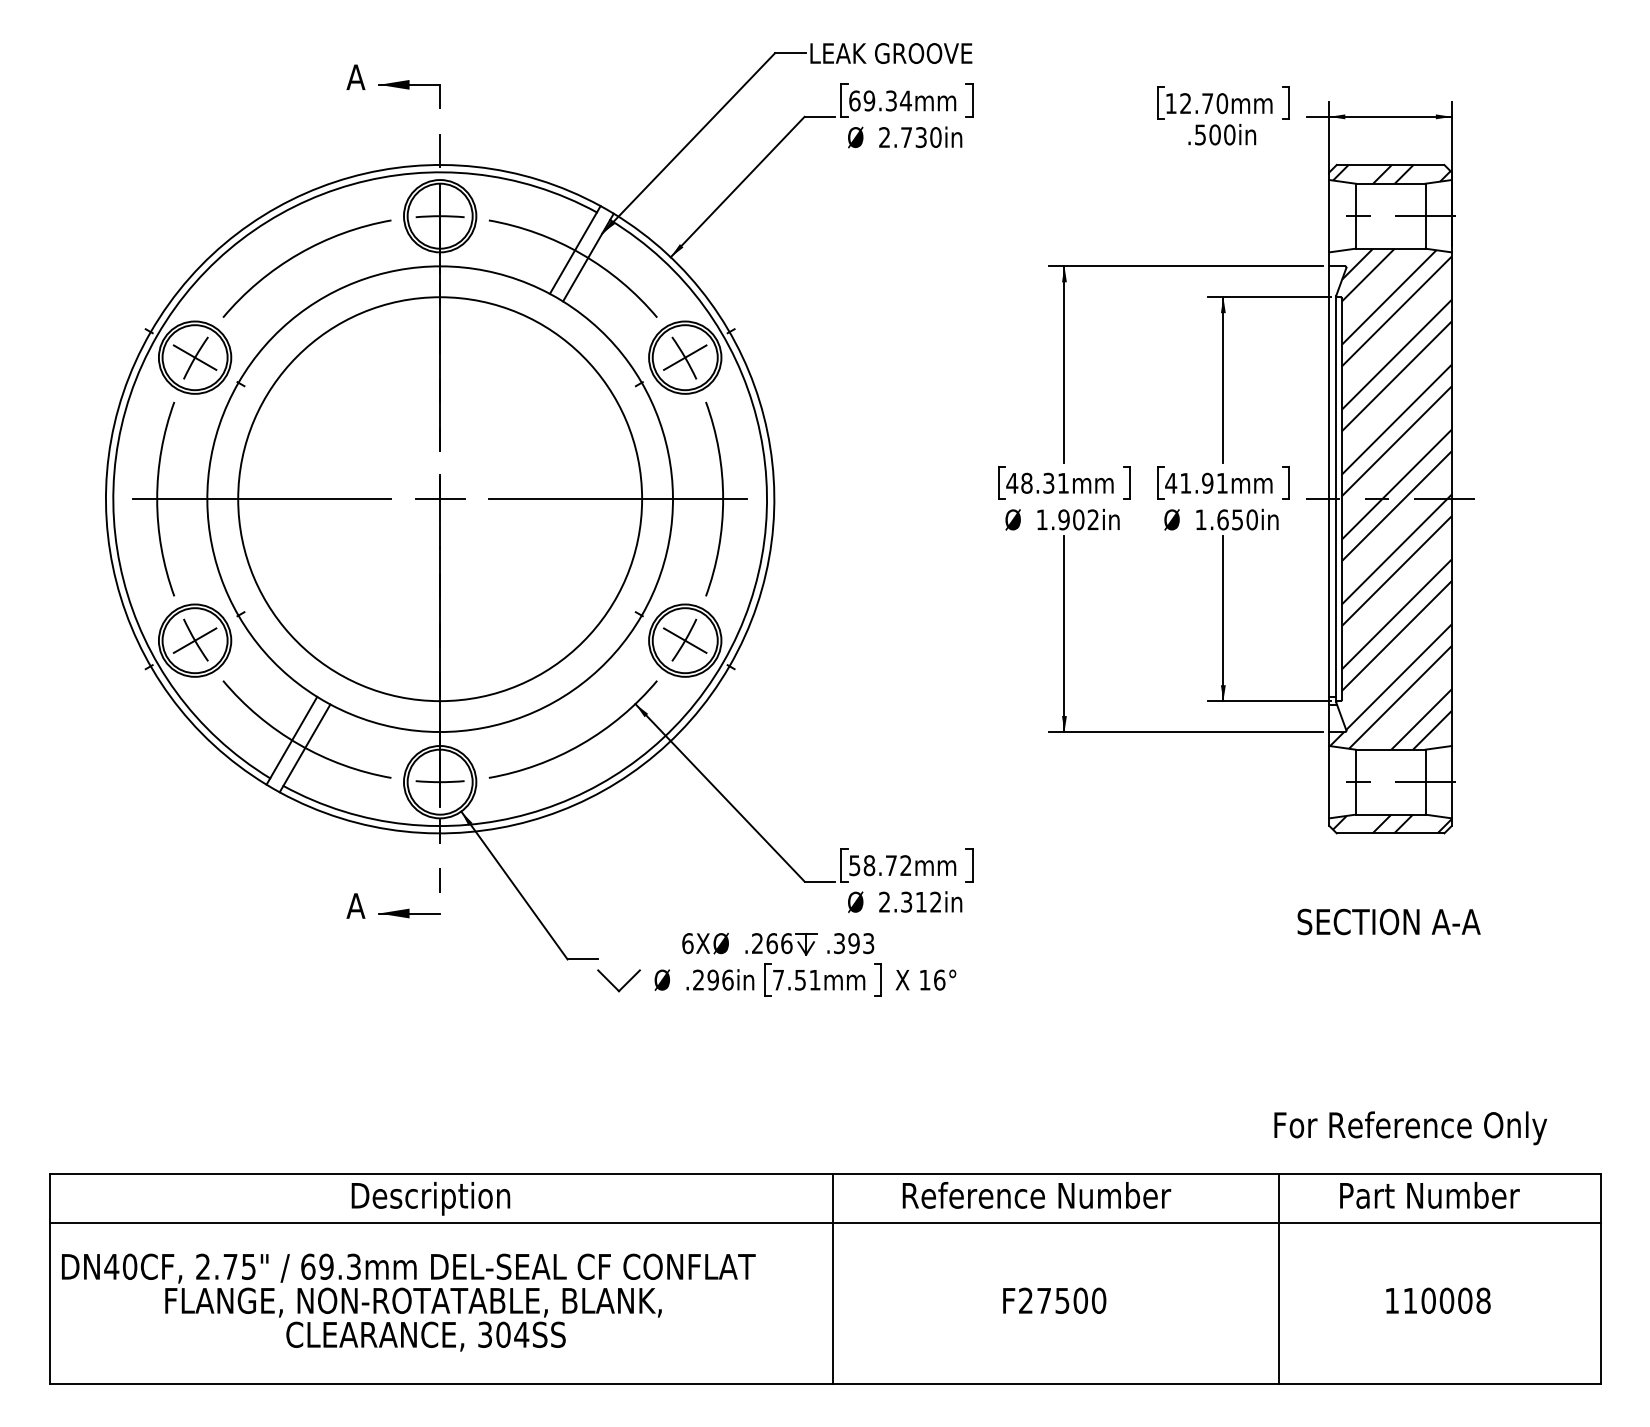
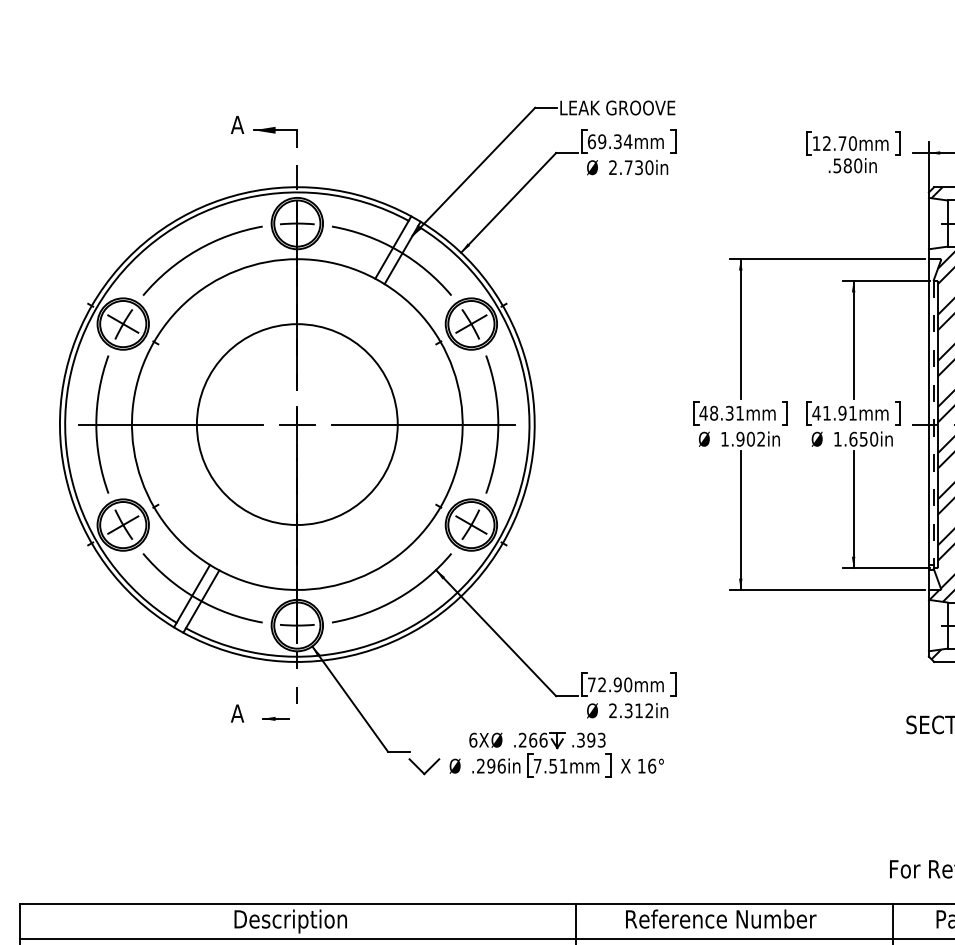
text: (1214, 134) -> (847, 165), .500in -> .580in
circle: (440, 499) -> (297, 424), size x0.7
line: (1336, 499) -> (934, 424), solid -> dashed
text: (880, 865) -> (610, 684), 58.72mm -> 72.90mm
part: (409, 913) -> (275, 718), size x0.6

